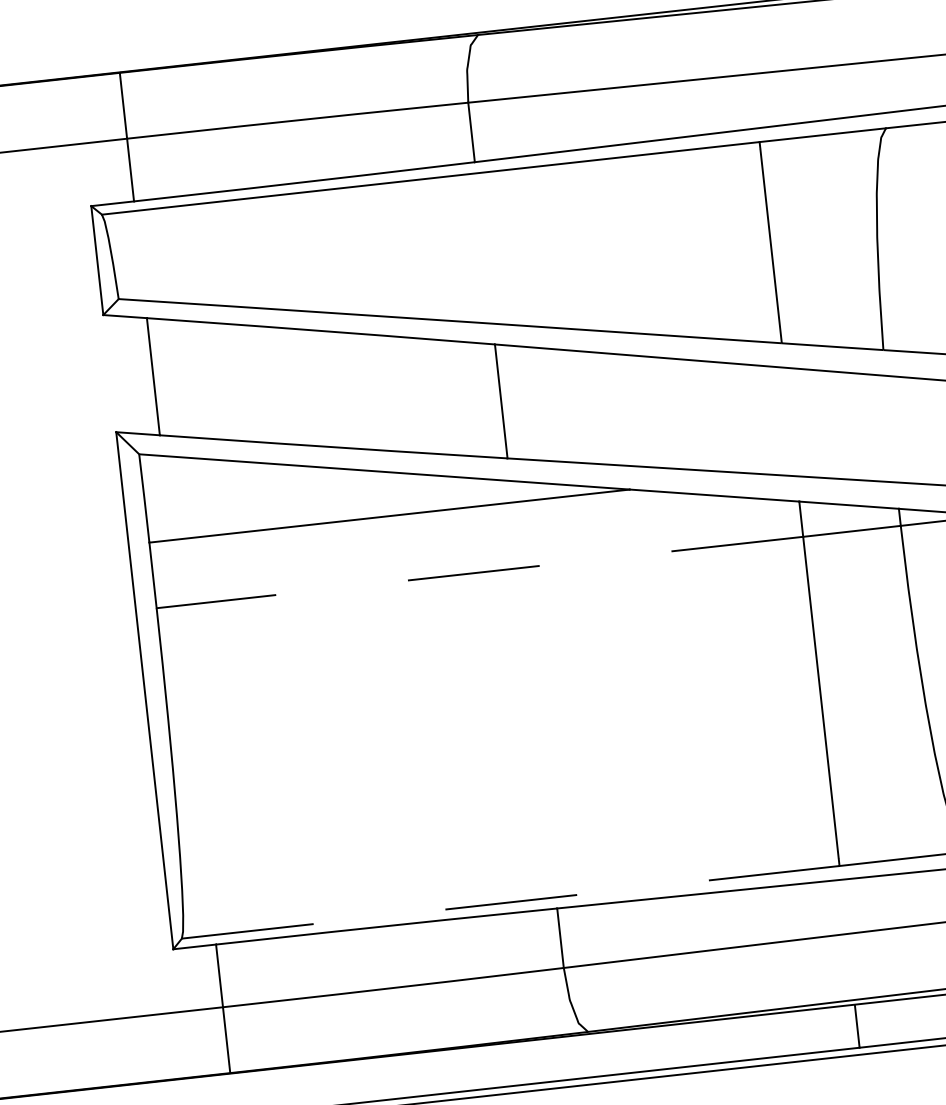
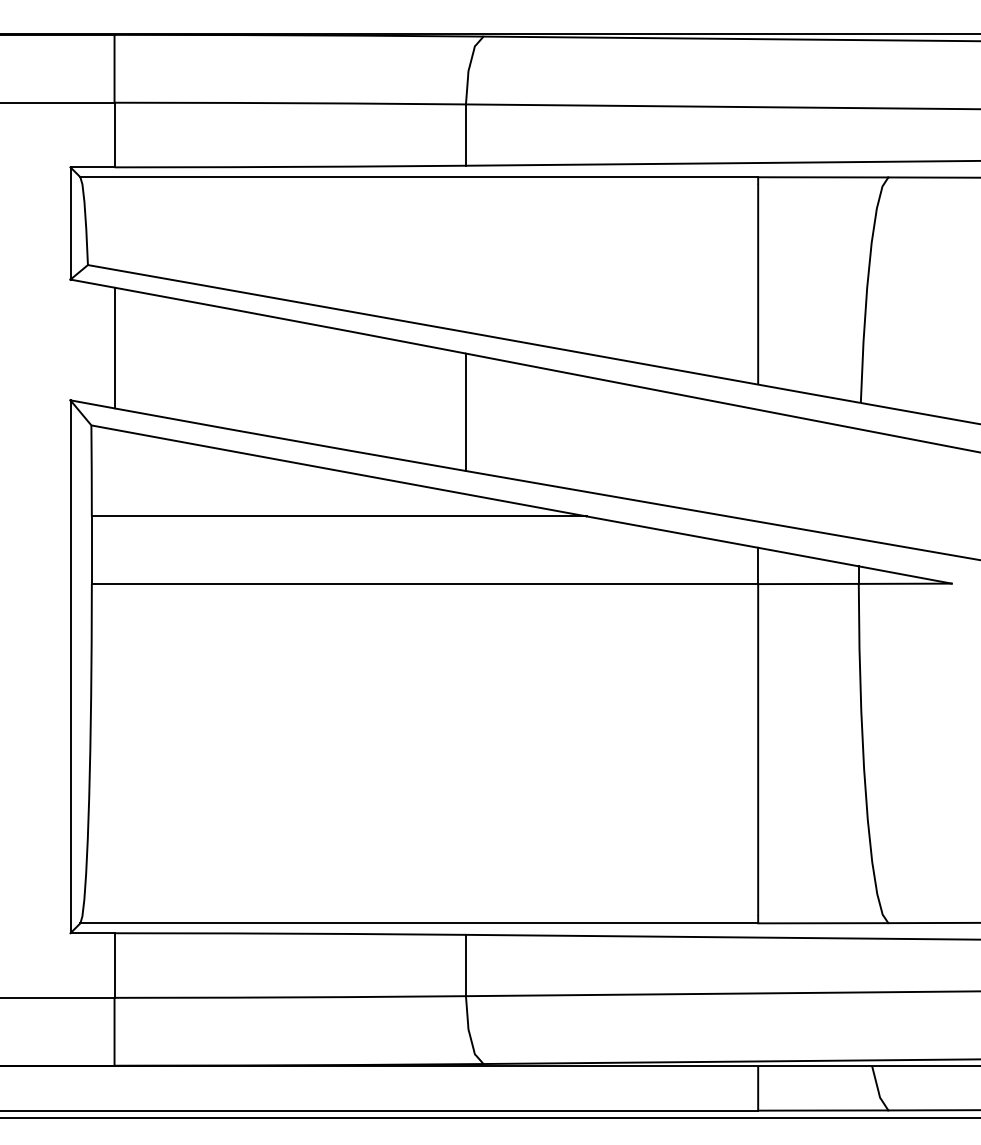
line: (479, 572) -> (424, 584), dashed -> solid
line: (510, 902) -> (419, 923), dashed -> solid

